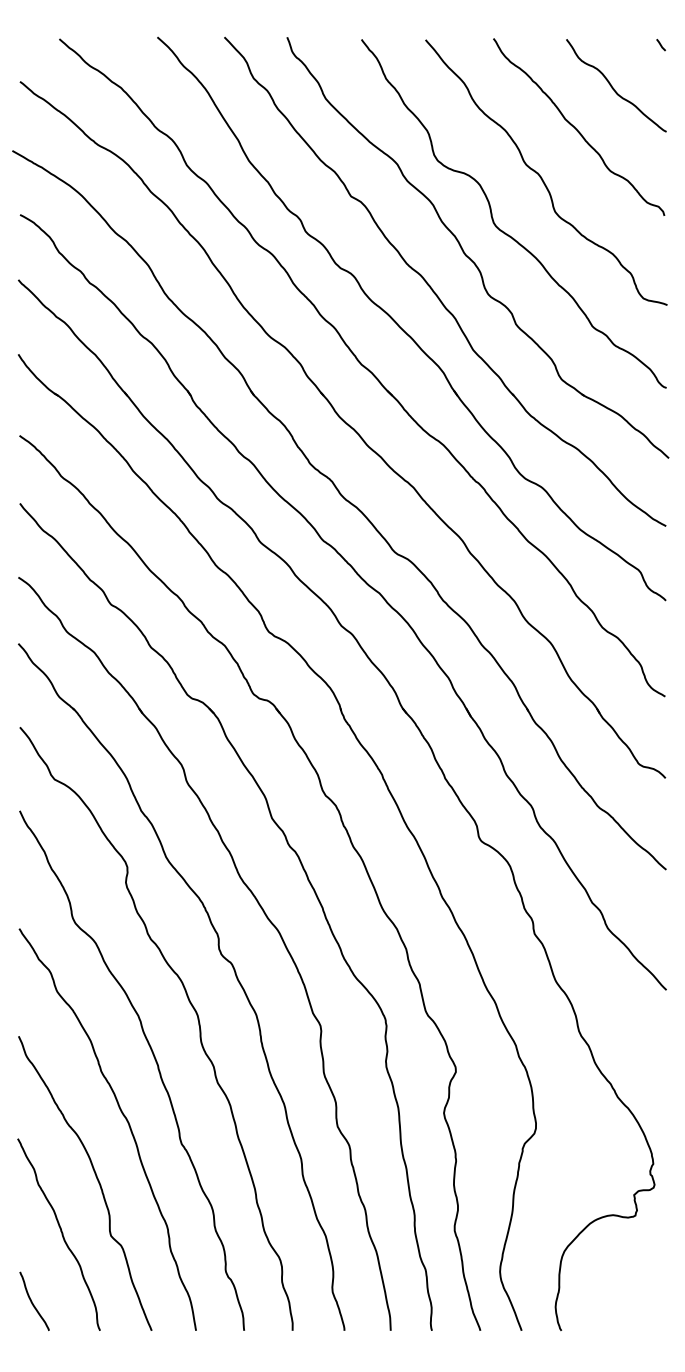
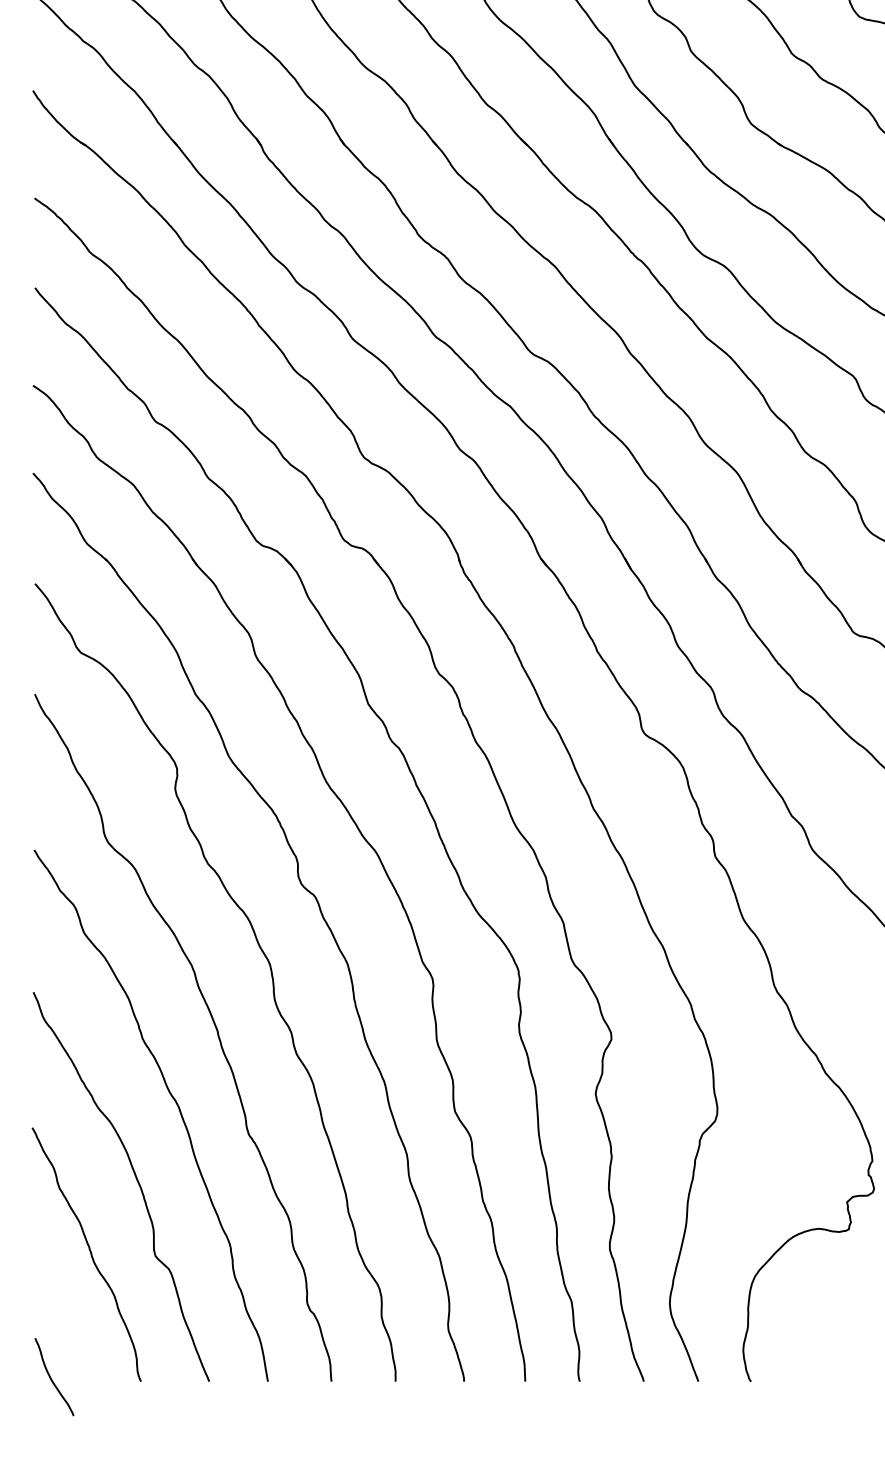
curve: (32, 1301) -> (51, 1377), moved

